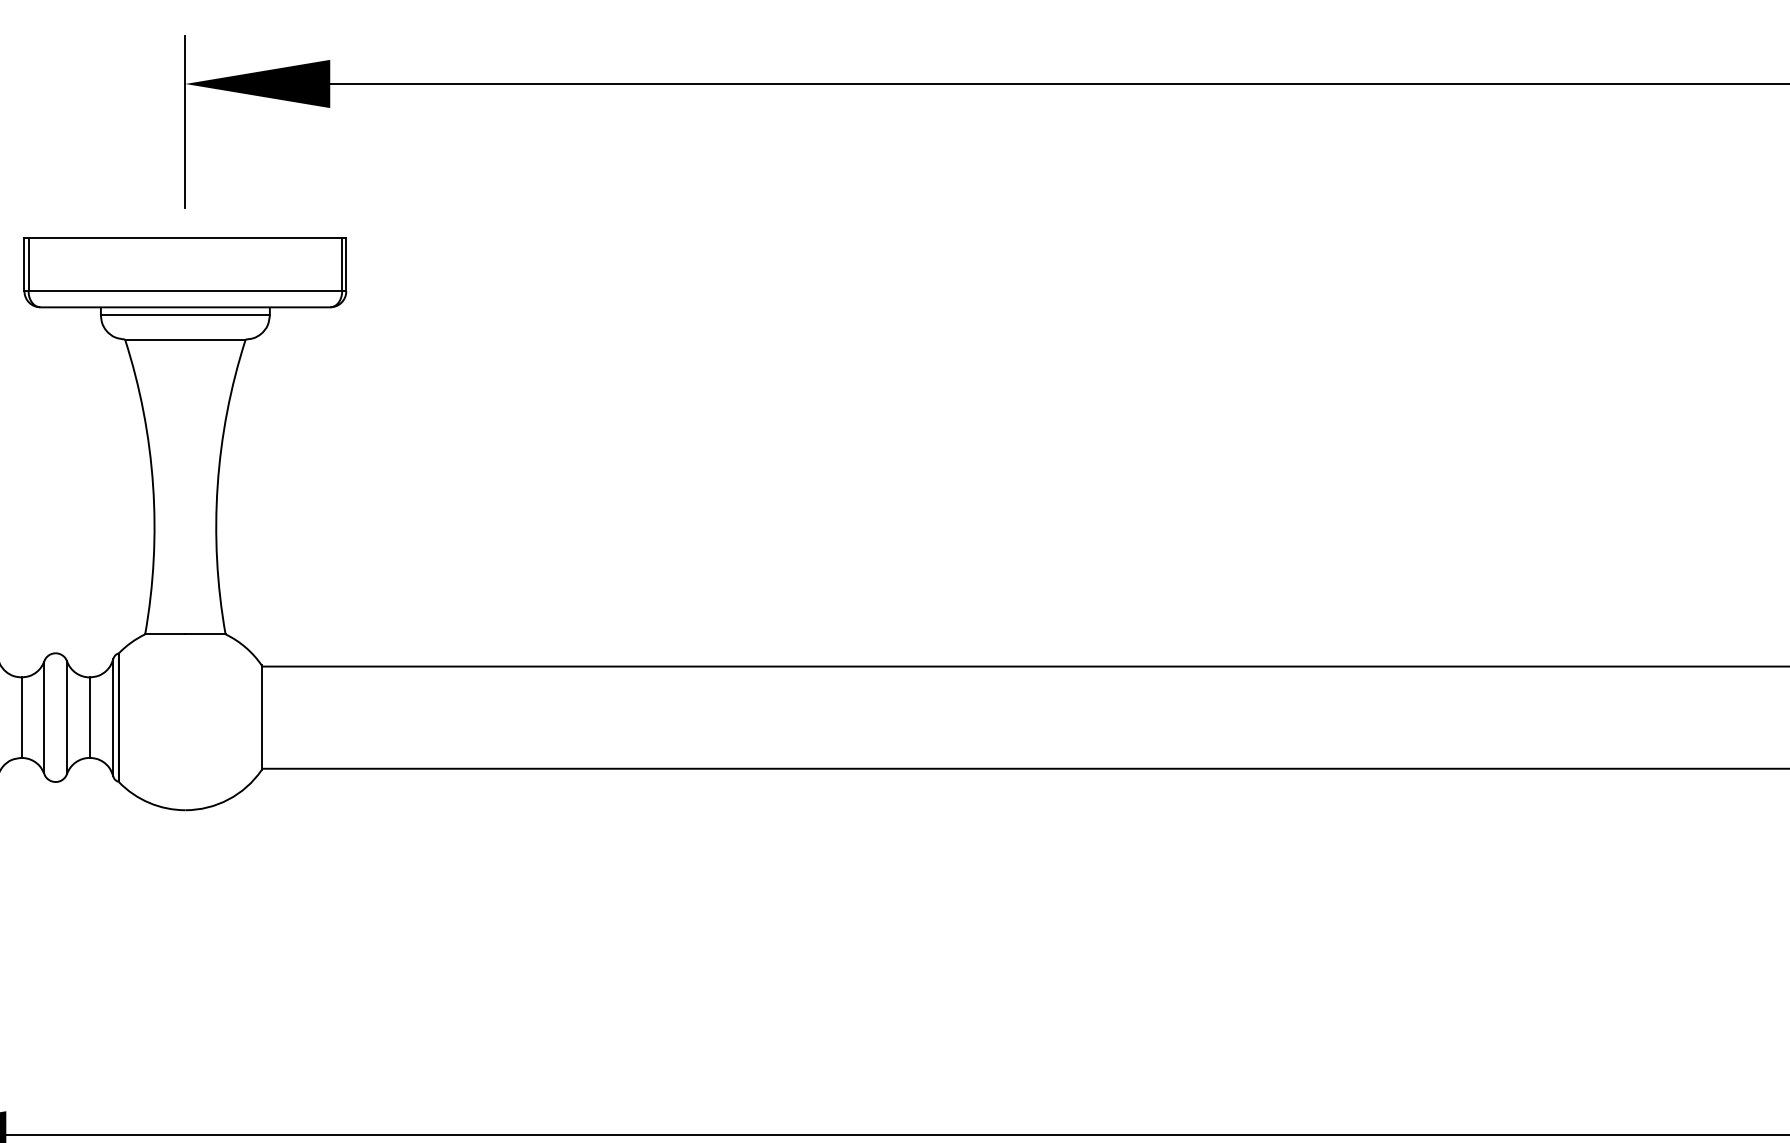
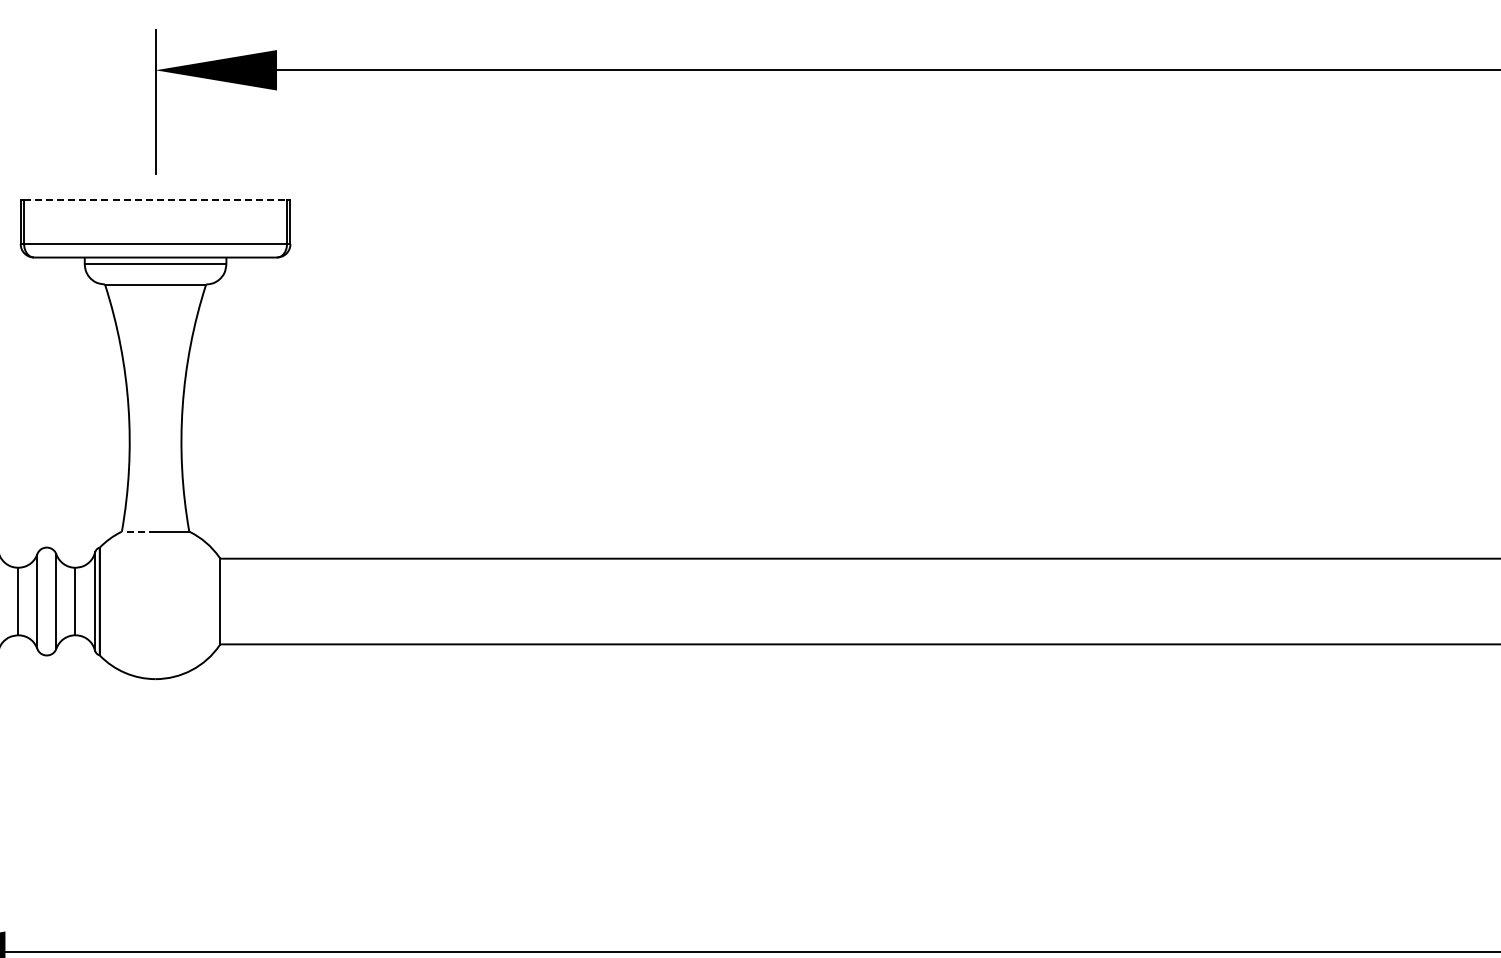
line: (186, 238) -> (156, 199), solid -> dashed
line: (165, 634) -> (138, 531), solid -> dashed

